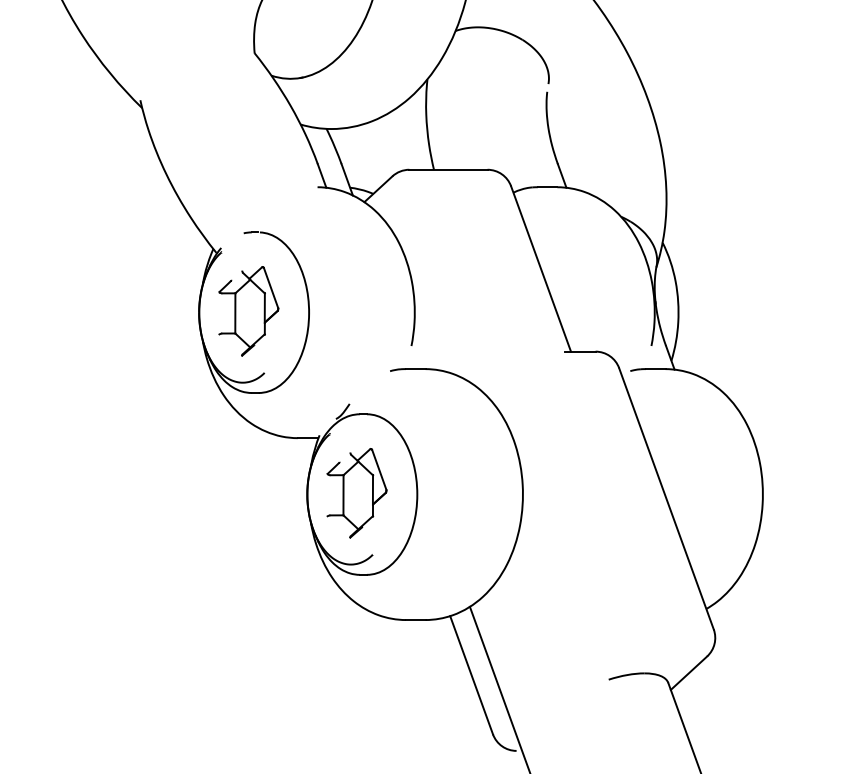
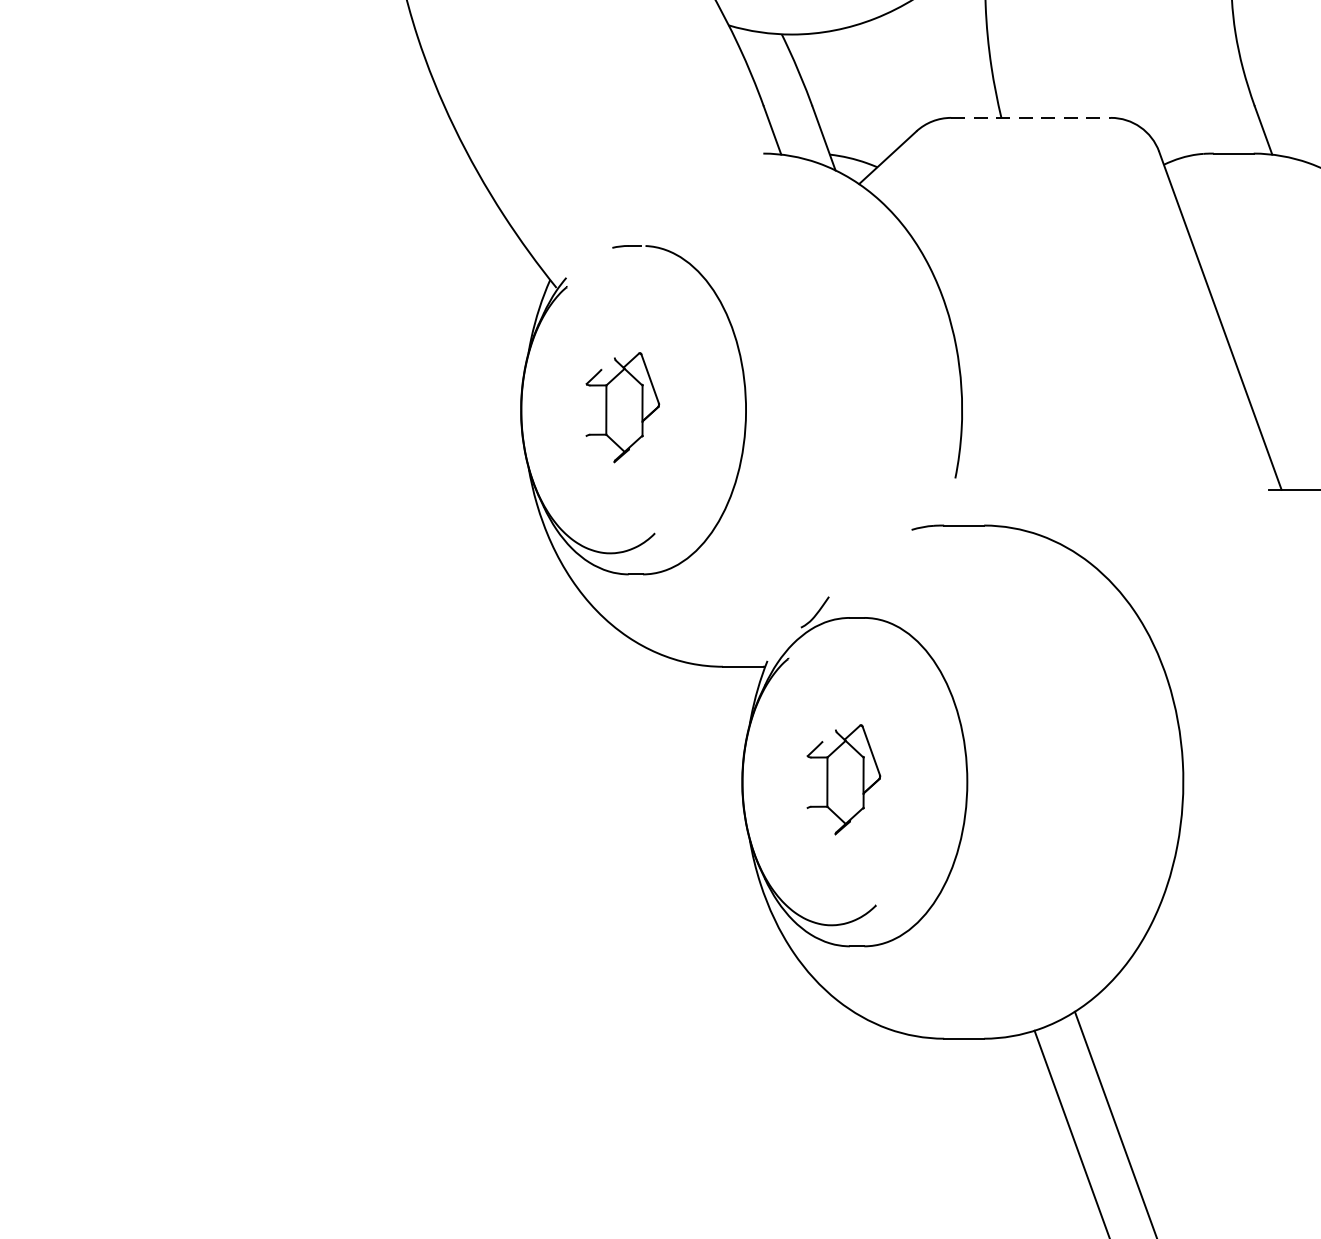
line: (448, 169) -> (1031, 117), solid -> dashed
part: (248, 311) -> (622, 407), size x0.6
part: (356, 493) -> (842, 779), size x0.6

